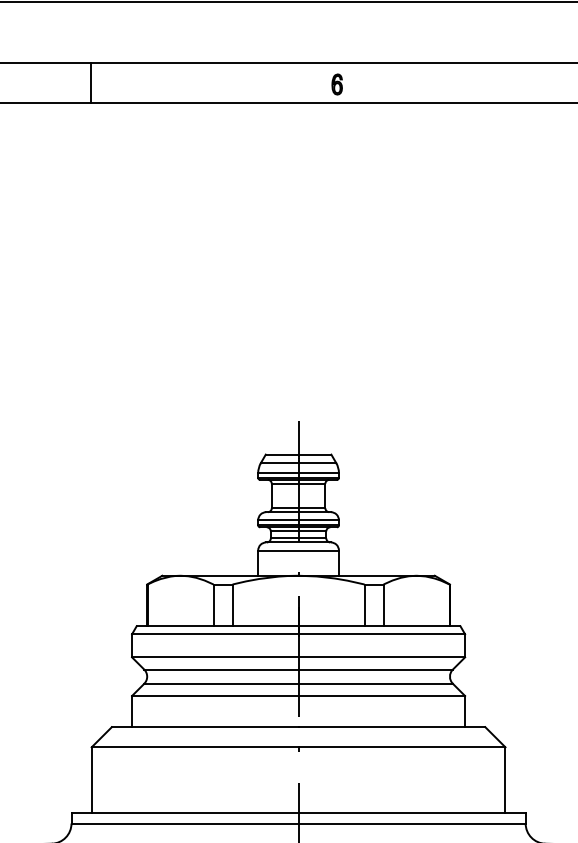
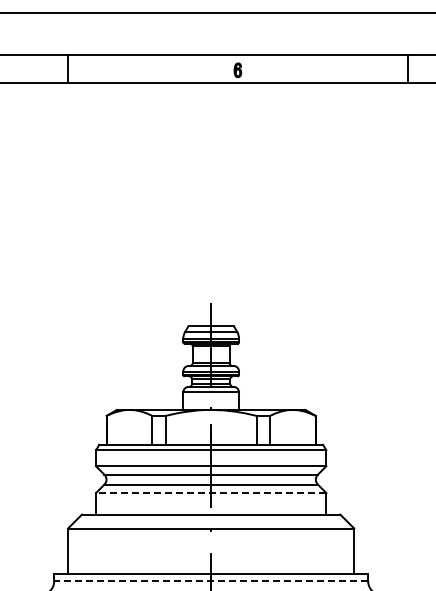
line: (297, 696) -> (210, 493), solid -> dashed
line: (299, 824) -> (211, 581), solid -> dashed

